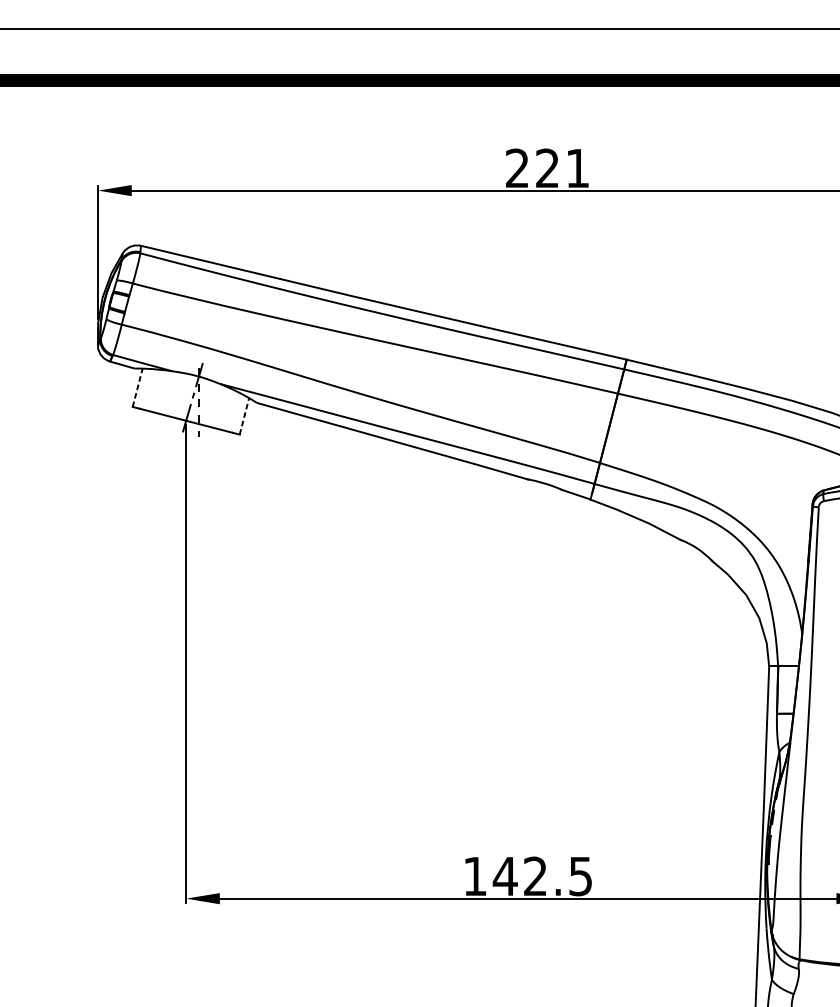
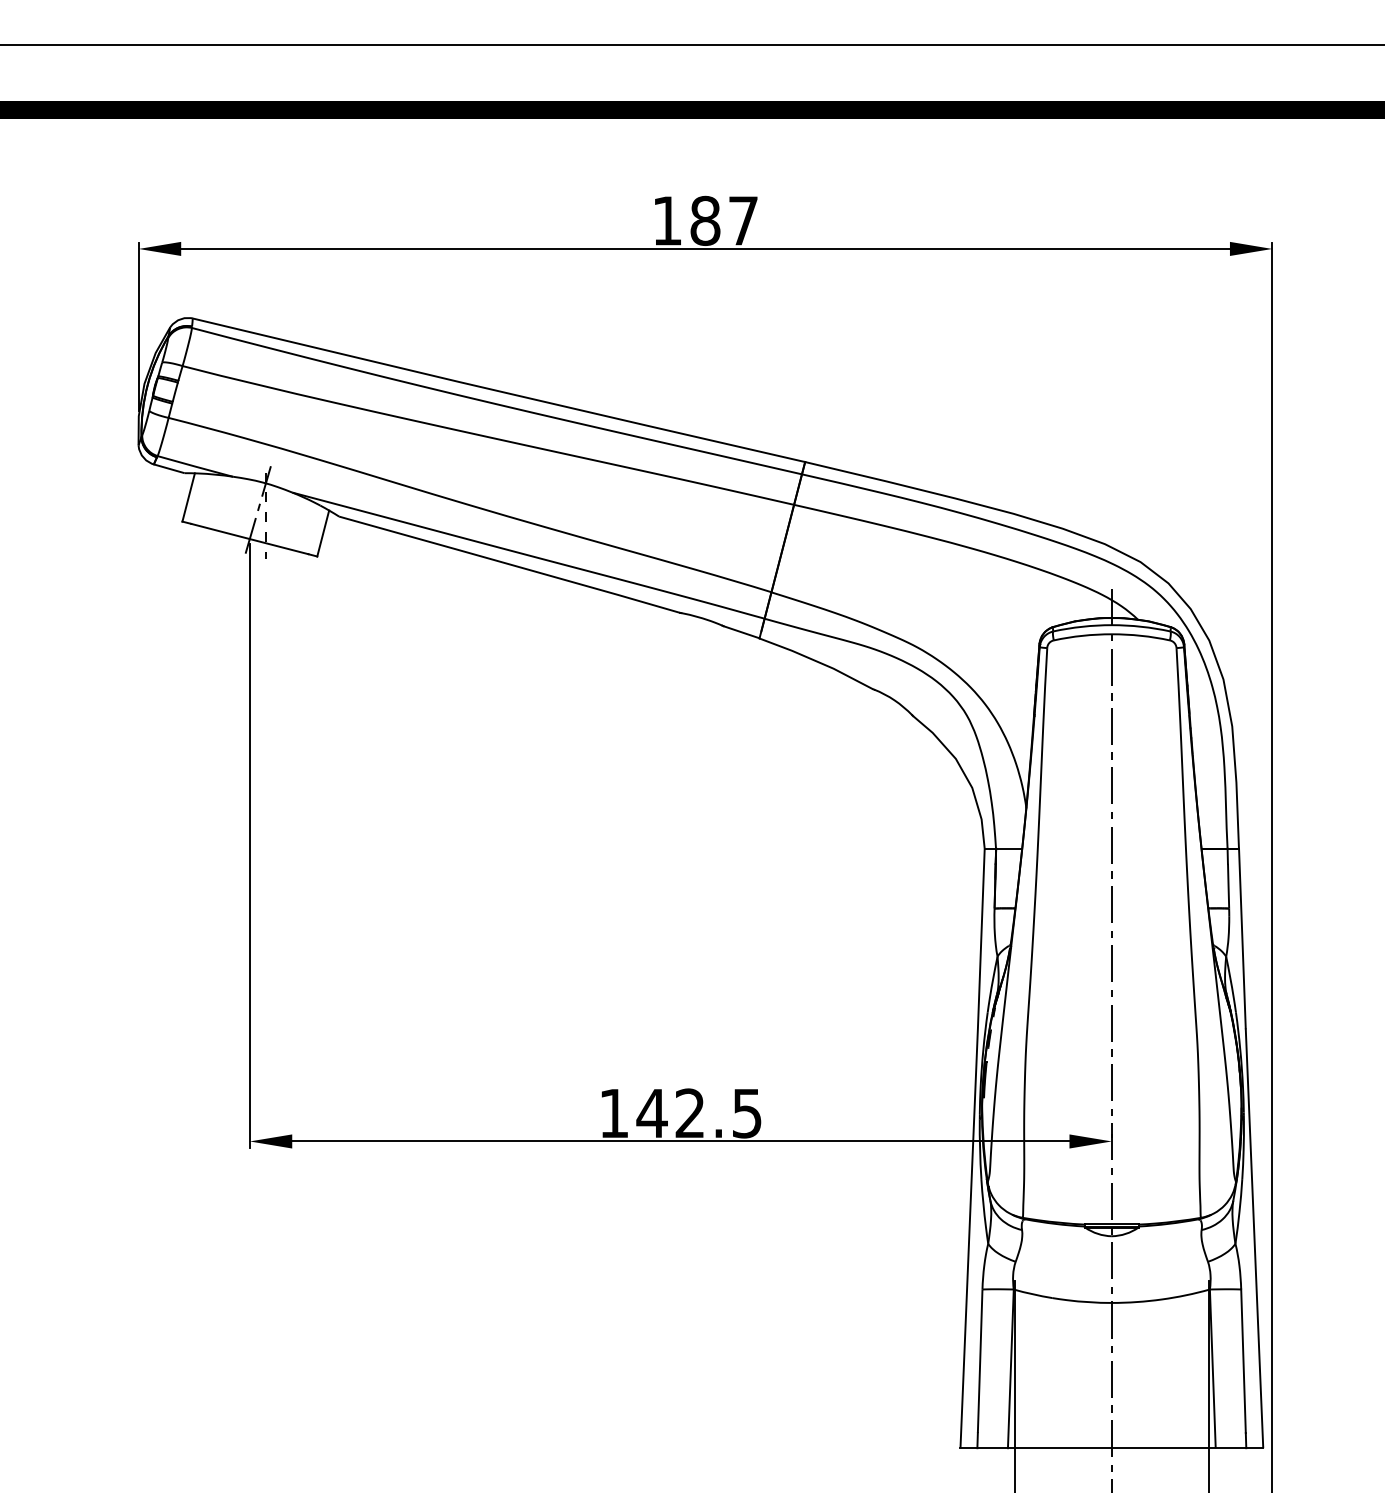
text: (547, 168) -> (705, 220), 221 -> 187
line: (137, 387) -> (188, 497), dashed -> solid
line: (244, 416) -> (323, 533), dashed -> solid

